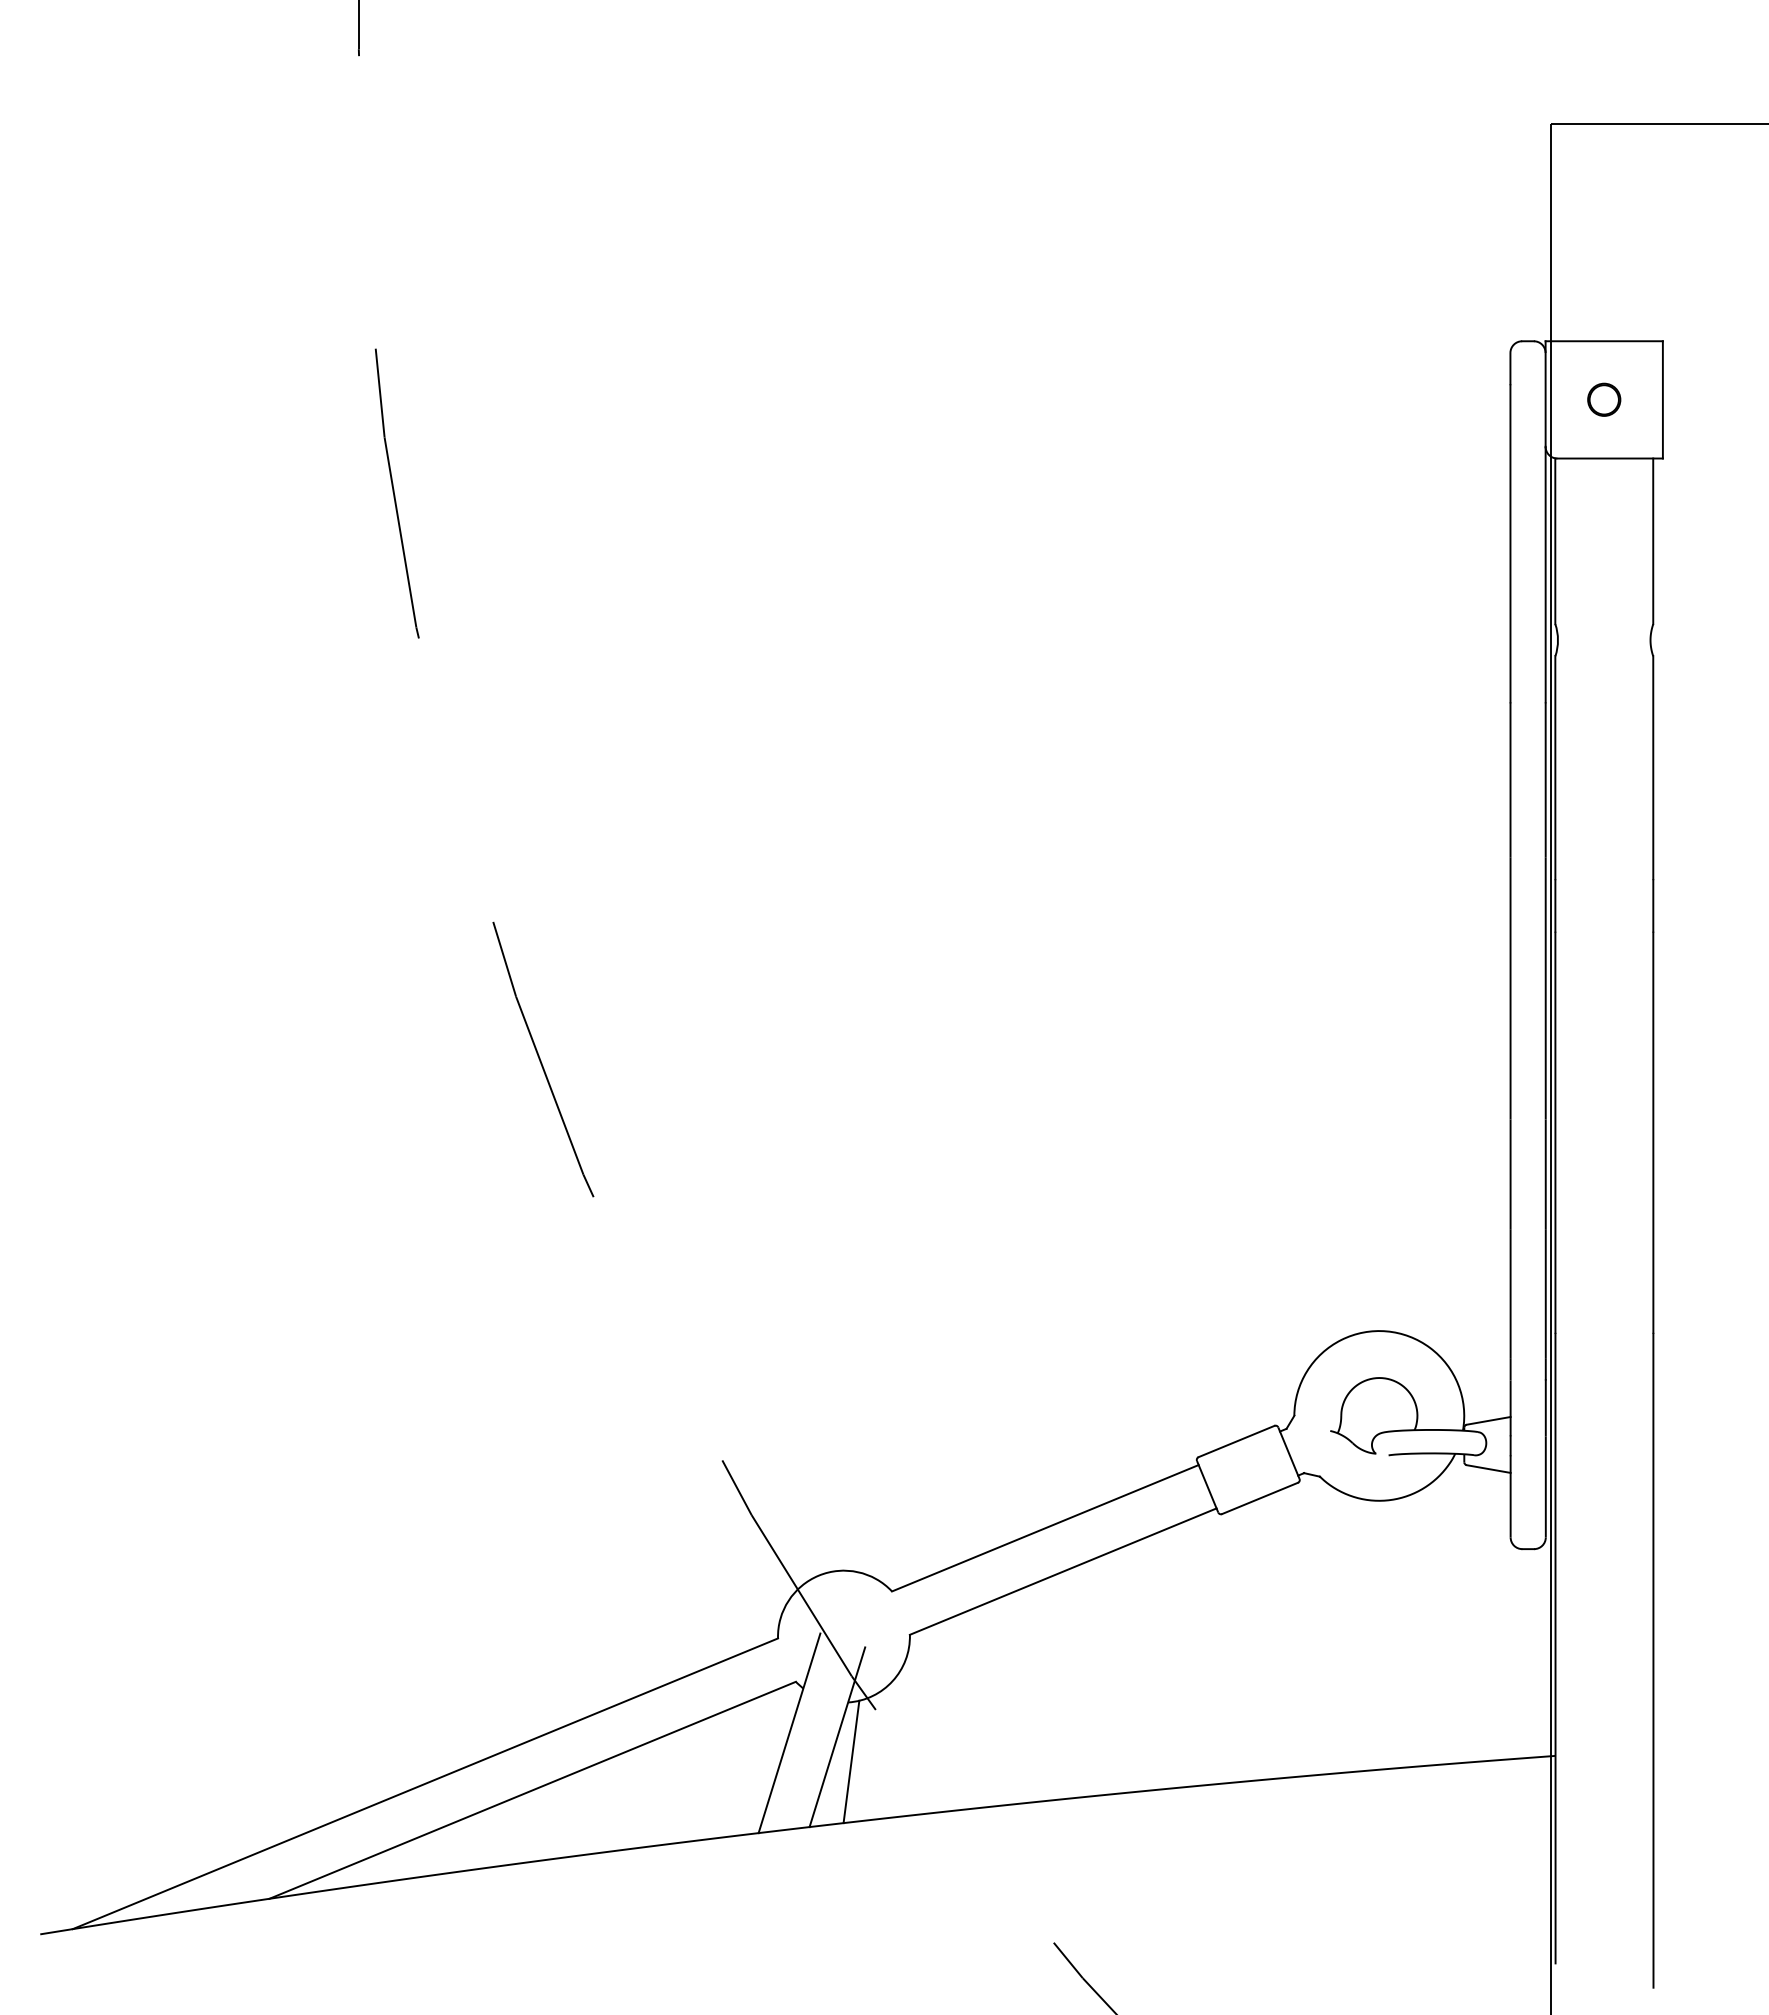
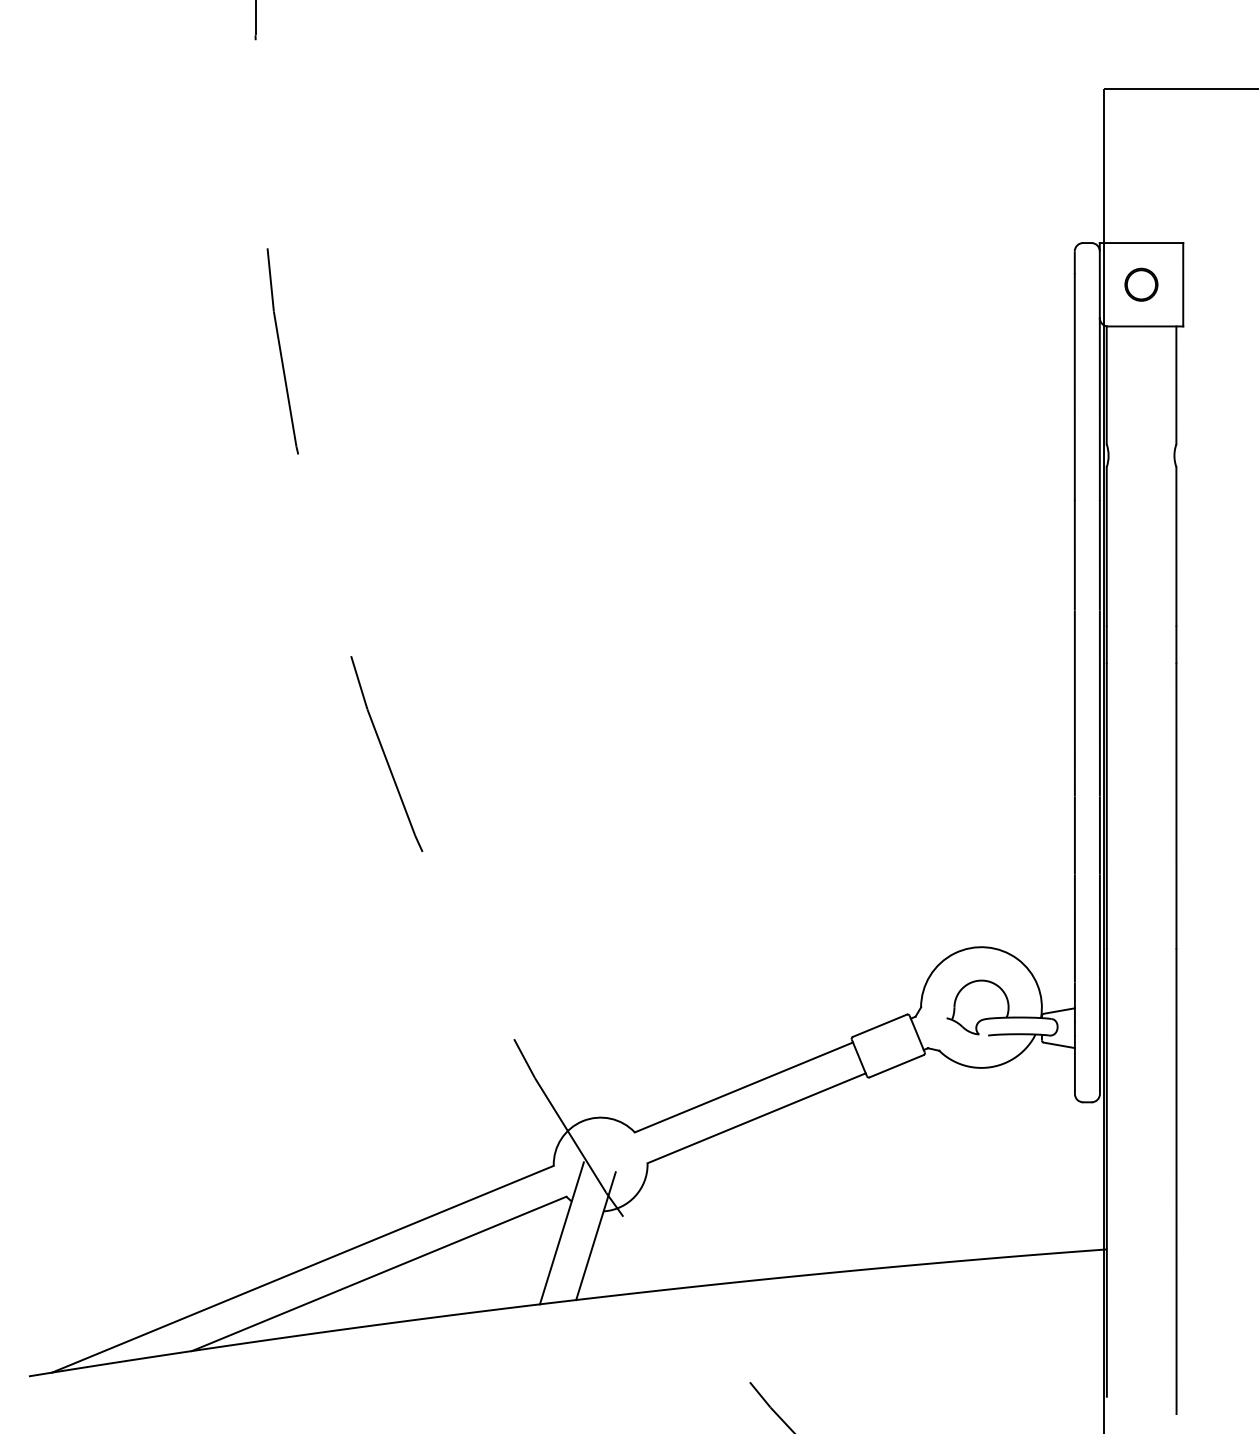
part: (1604, 399) -> (1141, 284), size x1.4
line: (851, 1761) -> (606, 1253), removed

